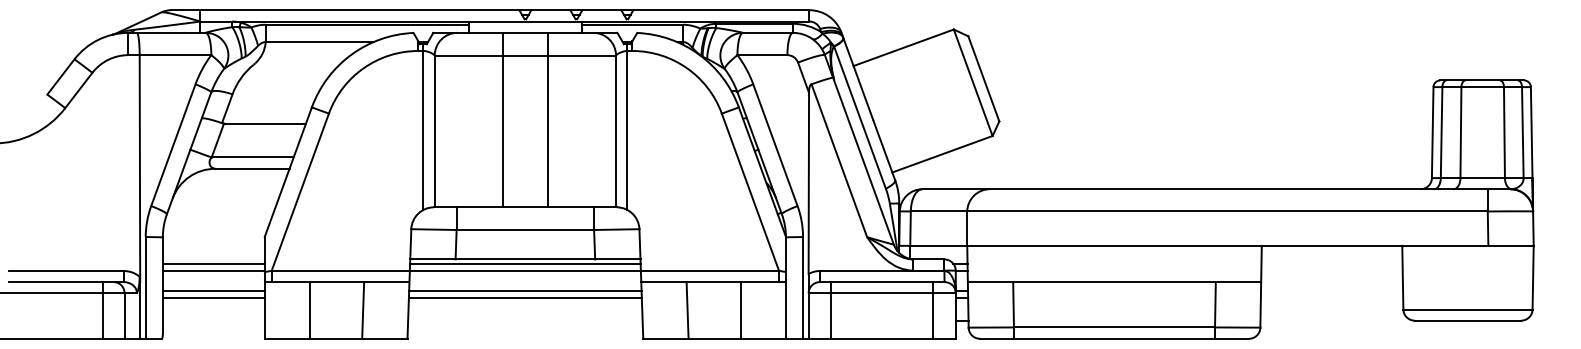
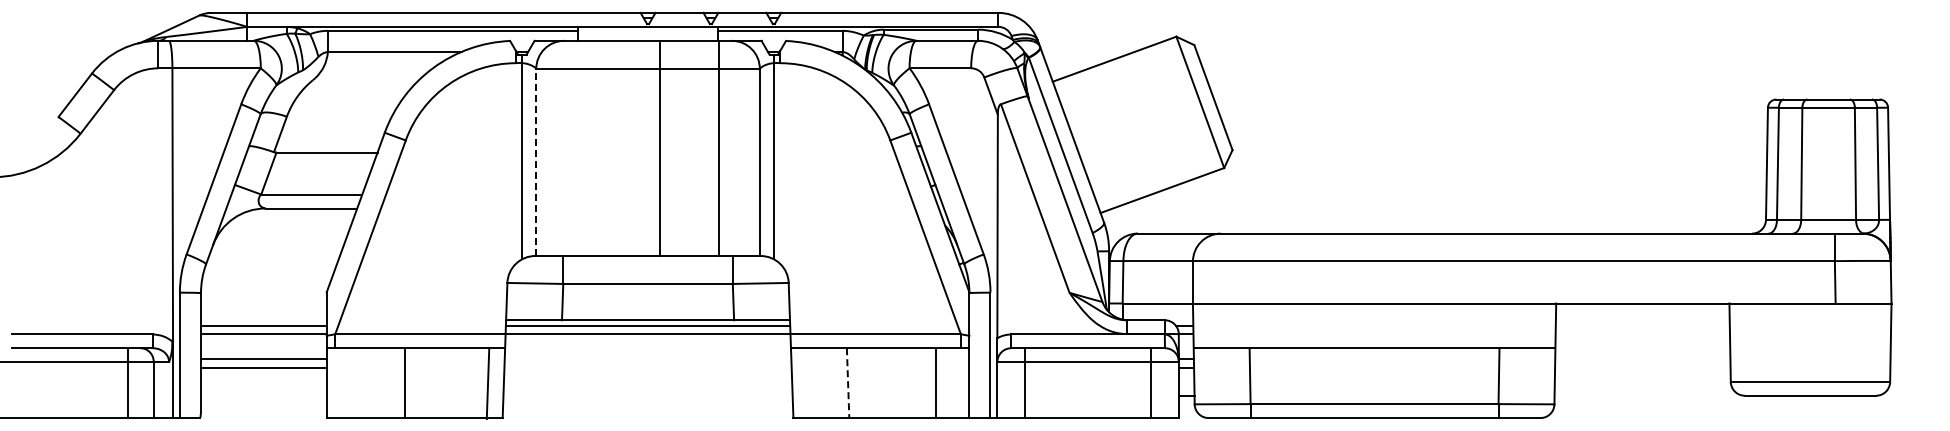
line: (503, 120) -> (660, 148), moved
line: (548, 120) -> (719, 148), moved
line: (434, 131) -> (536, 162), solid -> dashed
line: (524, 291) -> (647, 359), removed
line: (524, 297) -> (647, 367), removed
line: (310, 310) -> (404, 383), moved
line: (362, 310) -> (487, 384), moved
line: (687, 310) -> (848, 383), solid -> dashed
line: (740, 310) -> (935, 383), moved

